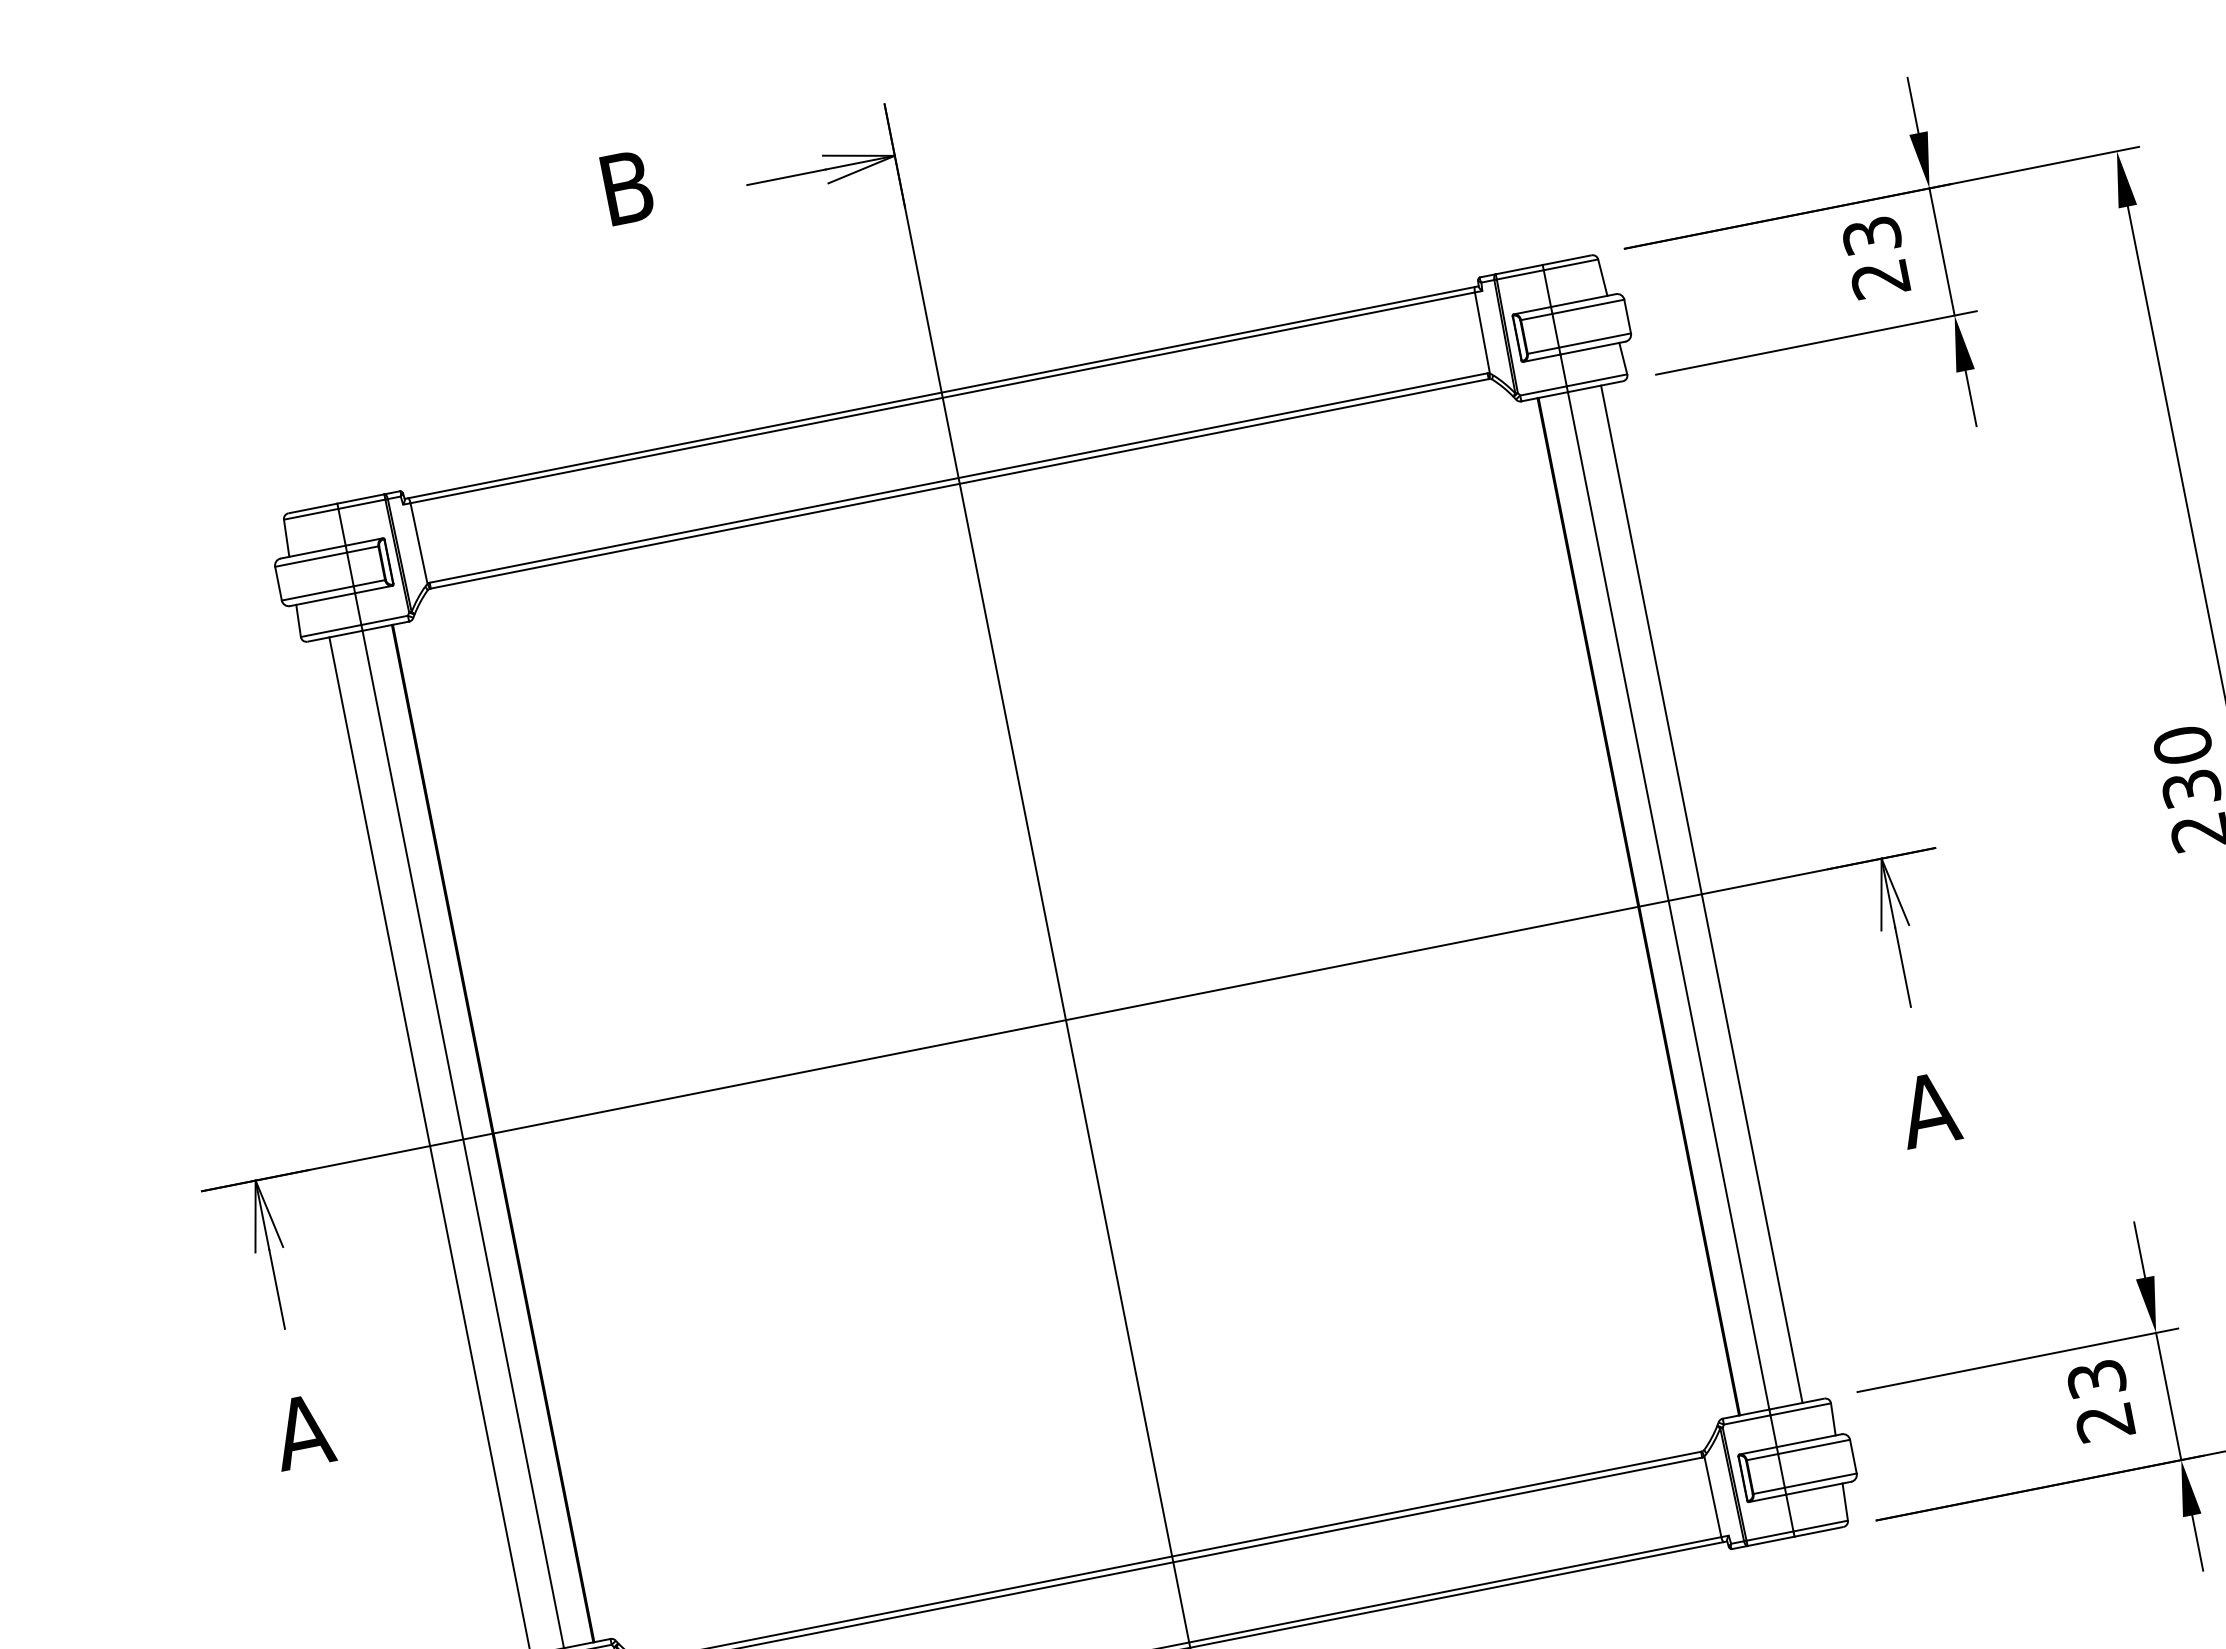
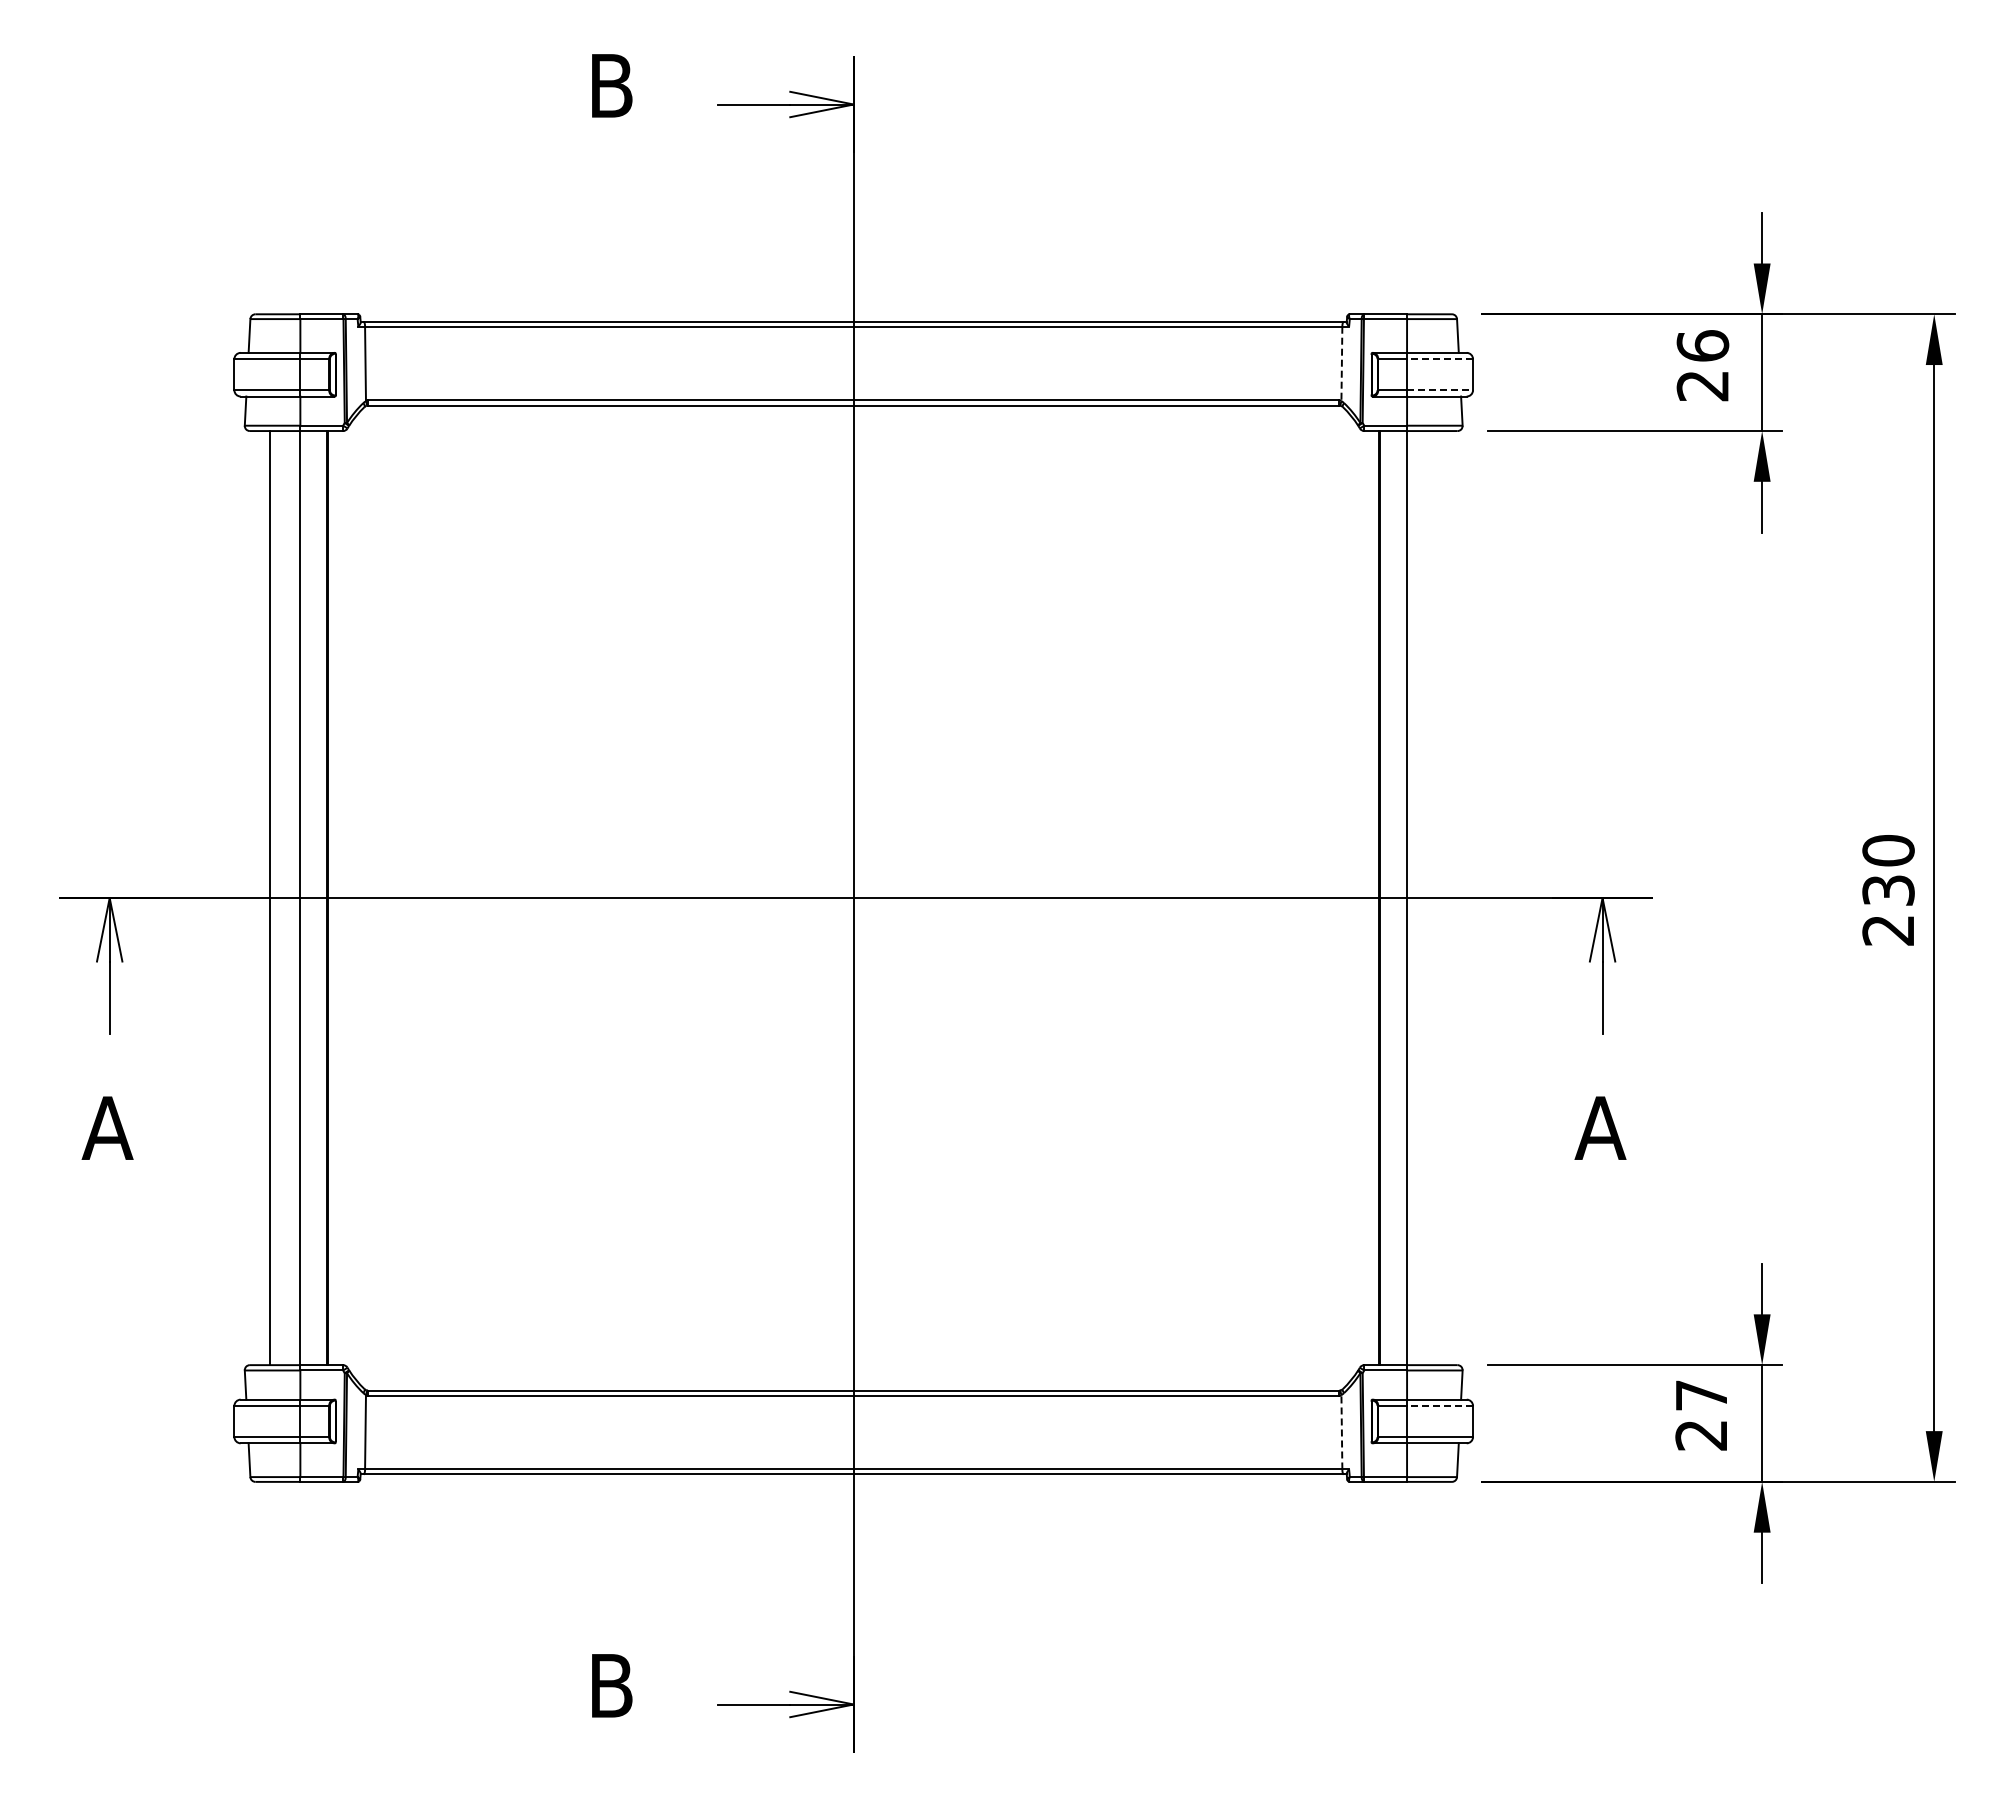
text: (1871, 235) -> (1702, 345), 23 -> 26
line: (1588, 307) -> (1440, 359), solid -> dashed
line: (1481, 332) -> (1341, 363), solid -> dashed
line: (1595, 340) -> (1440, 390), solid -> dashed
line: (1701, 894) -> (1437, 898), removed
text: (2096, 1379) -> (1701, 1395), 23 -> 27
line: (1814, 1447) -> (1440, 1406), solid -> dashed
line: (1712, 1497) -> (1341, 1432), solid -> dashed

